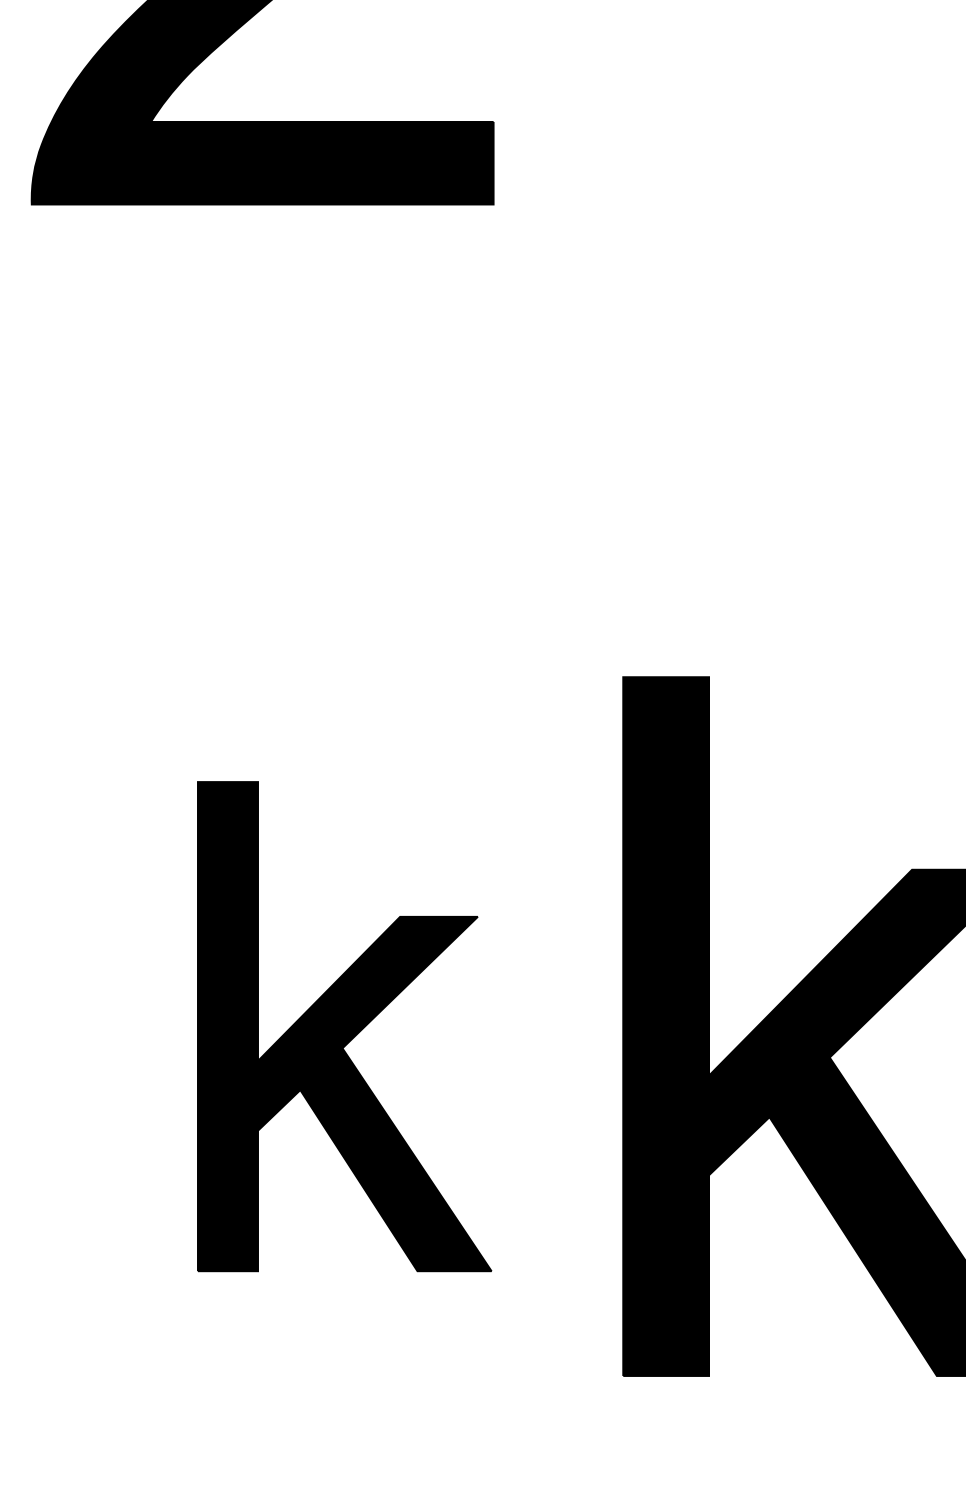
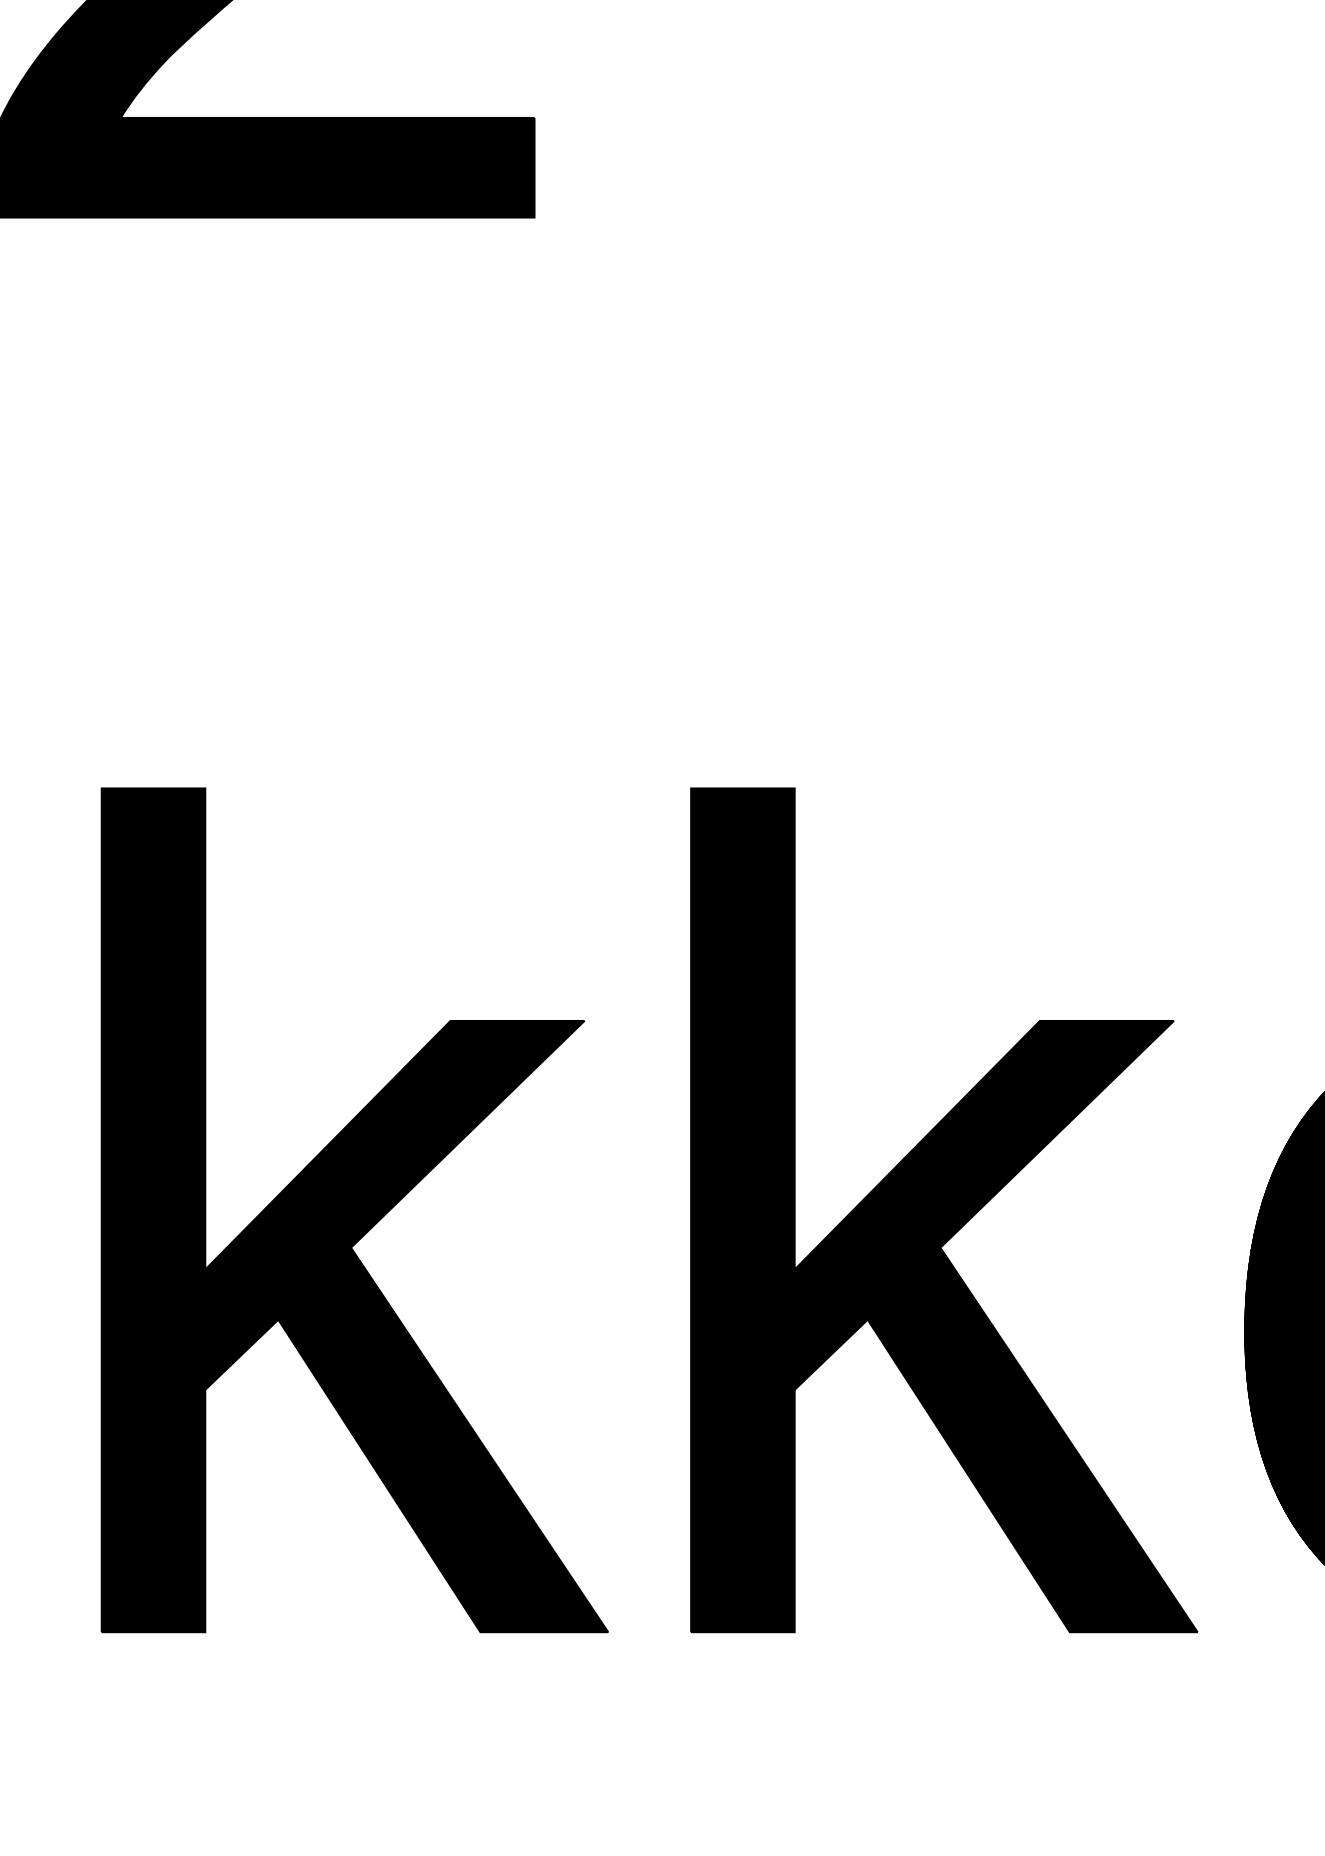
part: (344, 1026) -> (354, 1210), size x1.43

